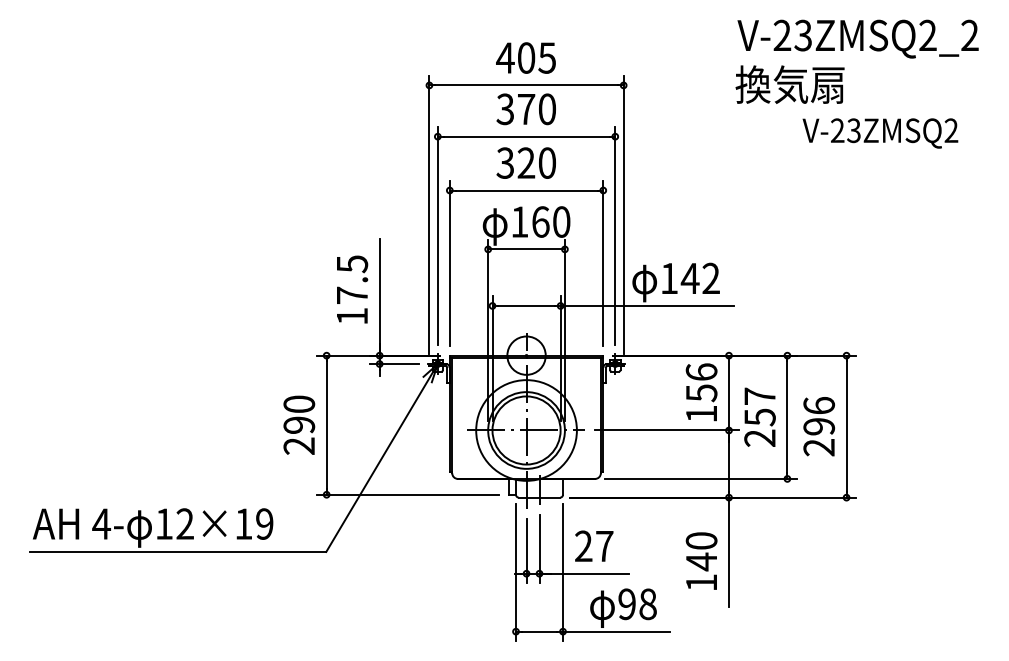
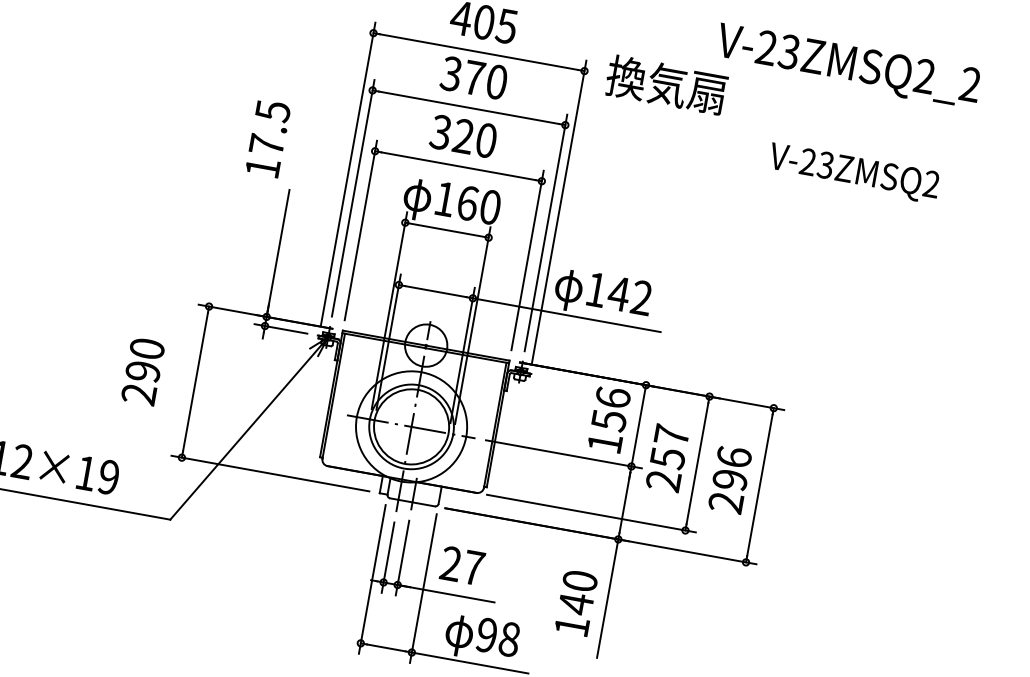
text: (789, 84) -> (665, 84), moved
text: (352, 289) -> (268, 138), moved
text: (299, 424) -> (143, 370), moved

